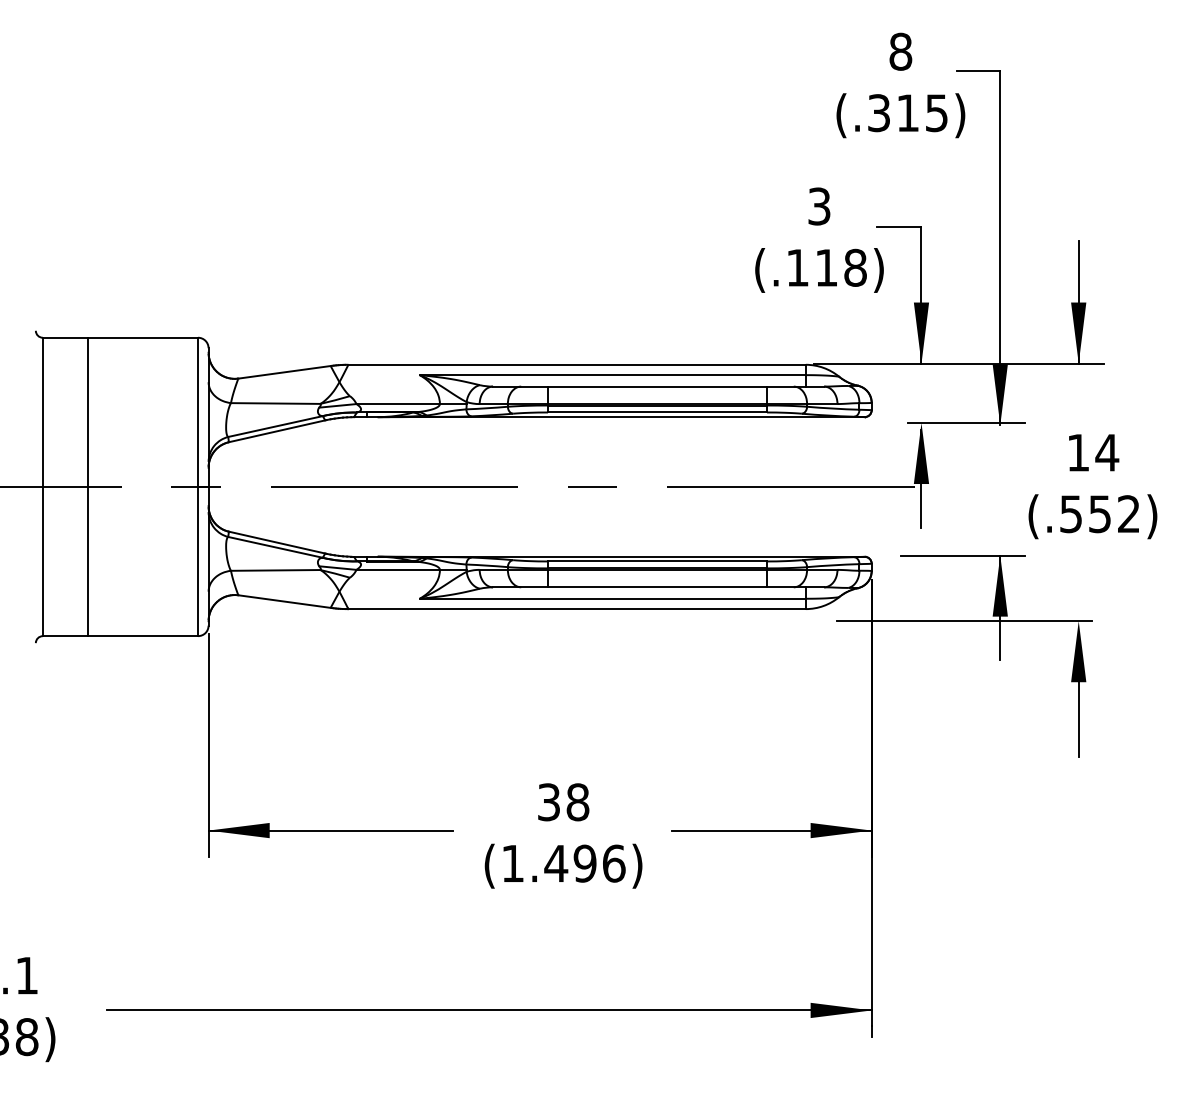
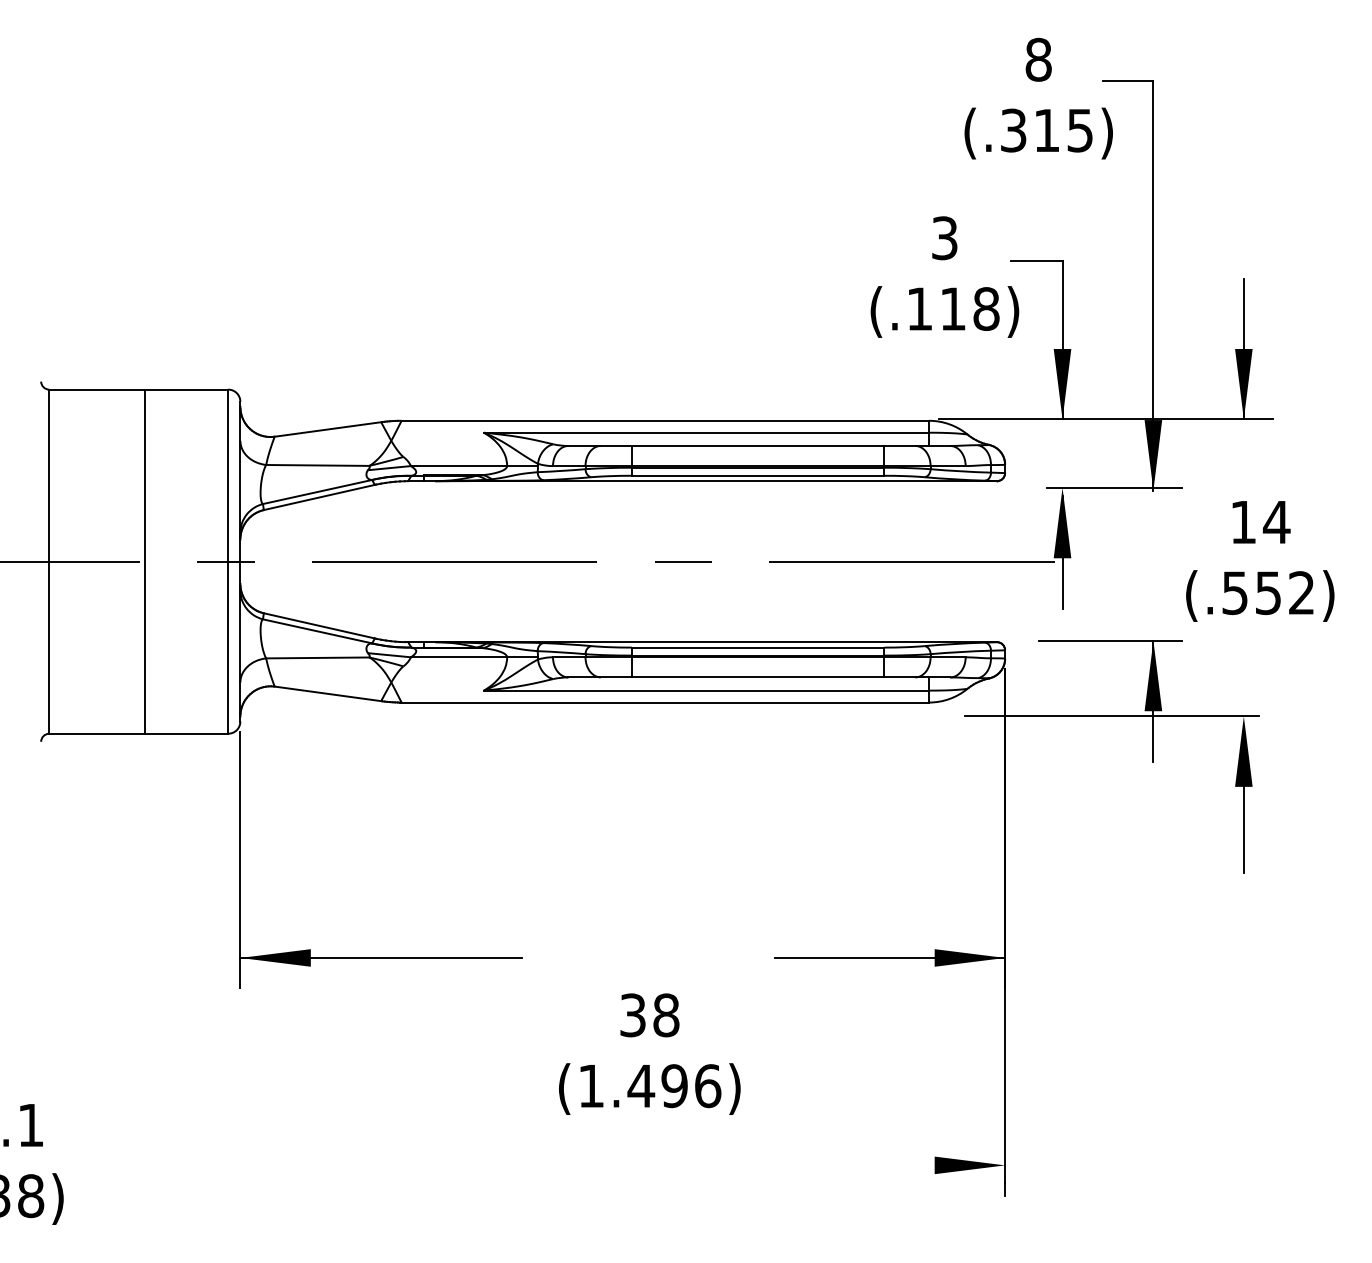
line: (88, 486) -> (144, 561), moved
text: (563, 835) -> (649, 1053), moved
line: (489, 1010) -> (564, 1165), removed

